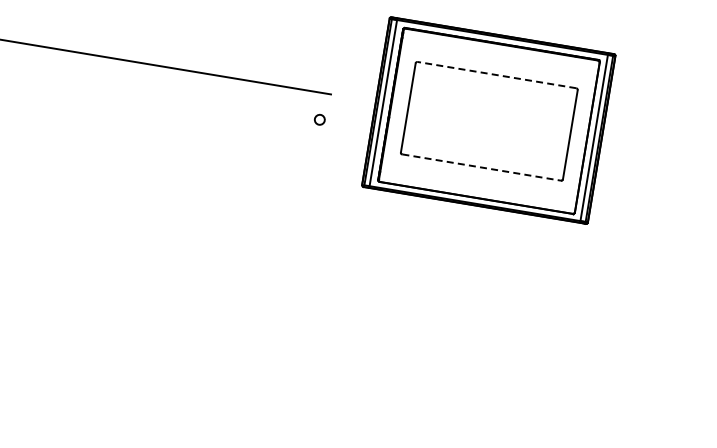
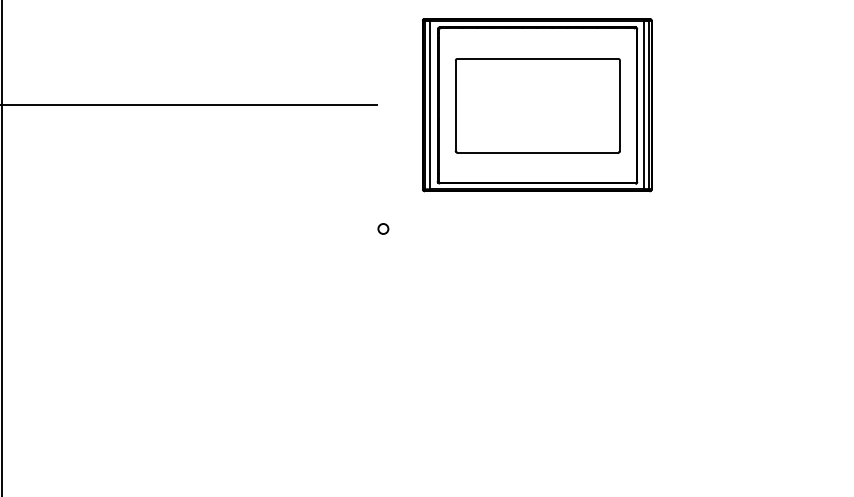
line: (496, 74) -> (537, 58), dashed -> solid
circle: (320, 119) -> (383, 228), moved
line: (482, 167) -> (538, 152), dashed -> solid

